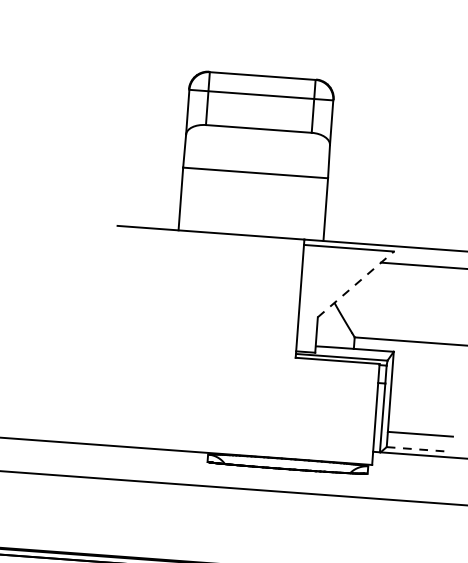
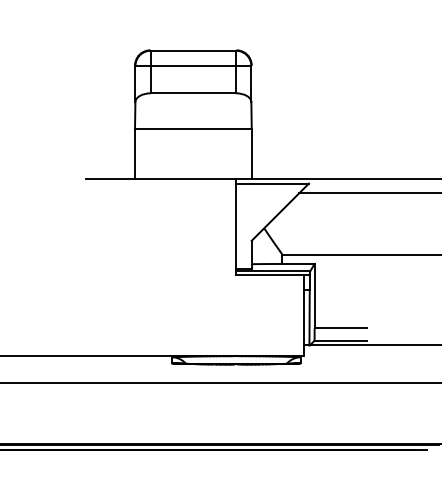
line: (356, 283) -> (280, 211), dashed -> solid
line: (420, 449) -> (341, 340), dashed -> solid

